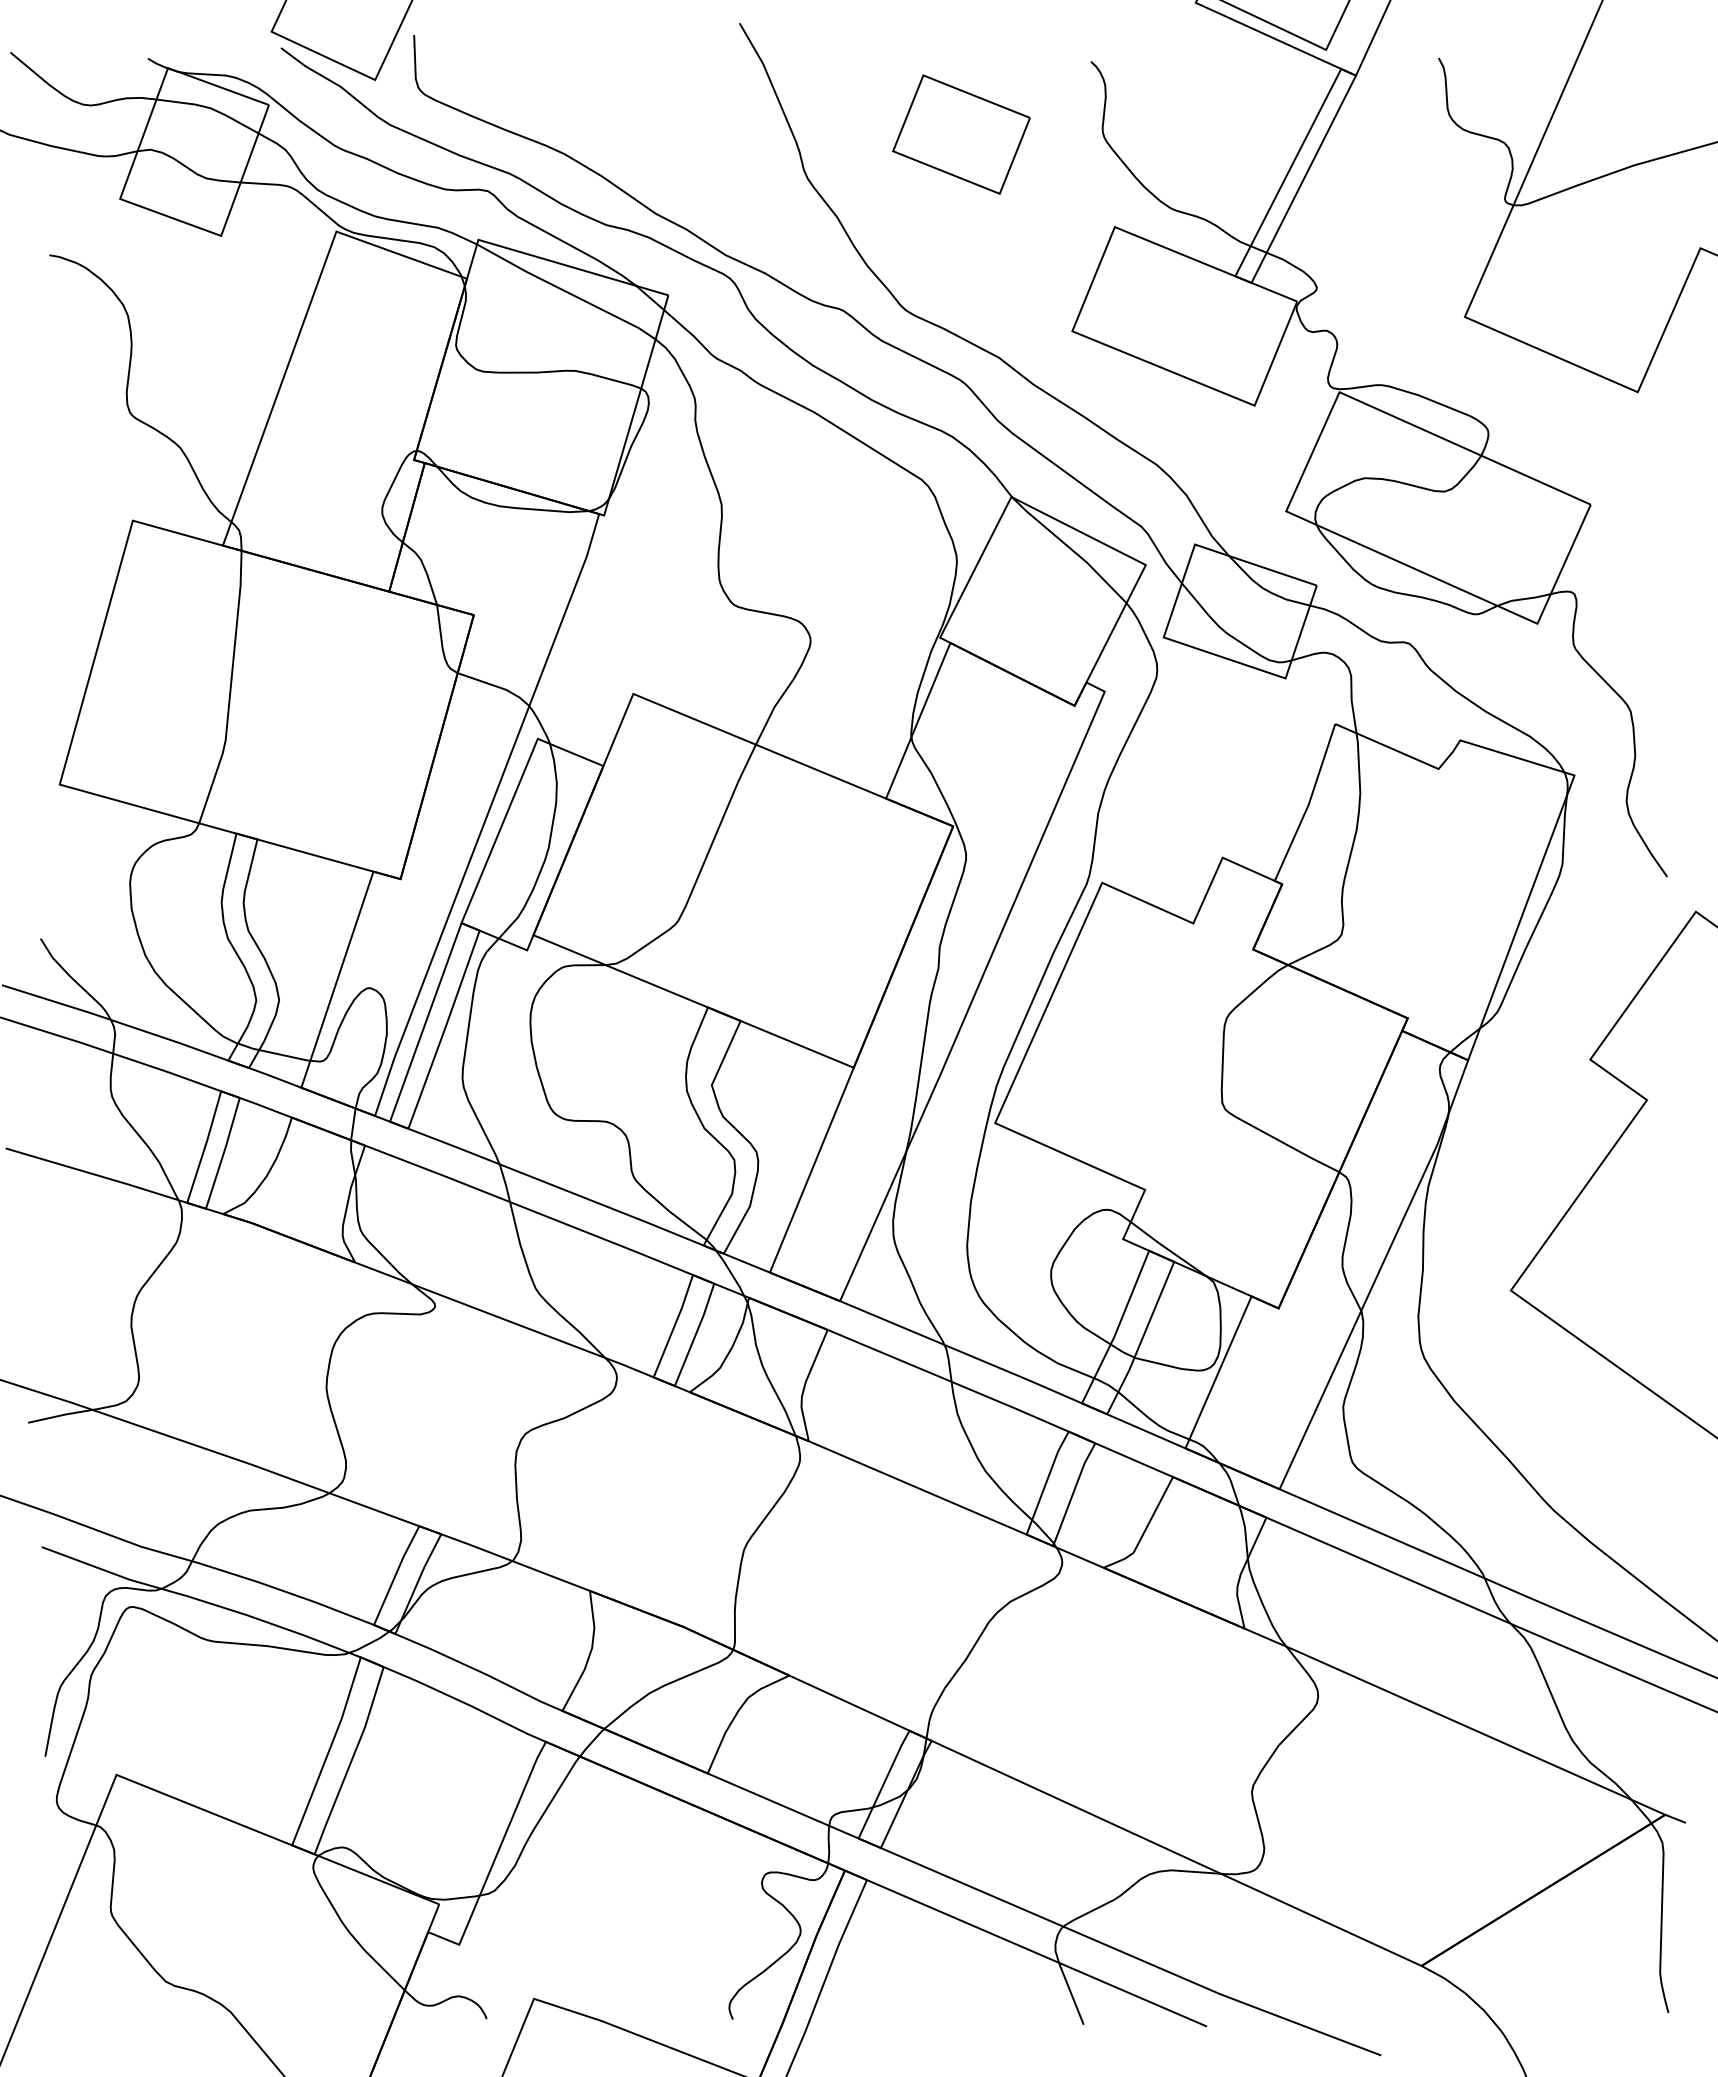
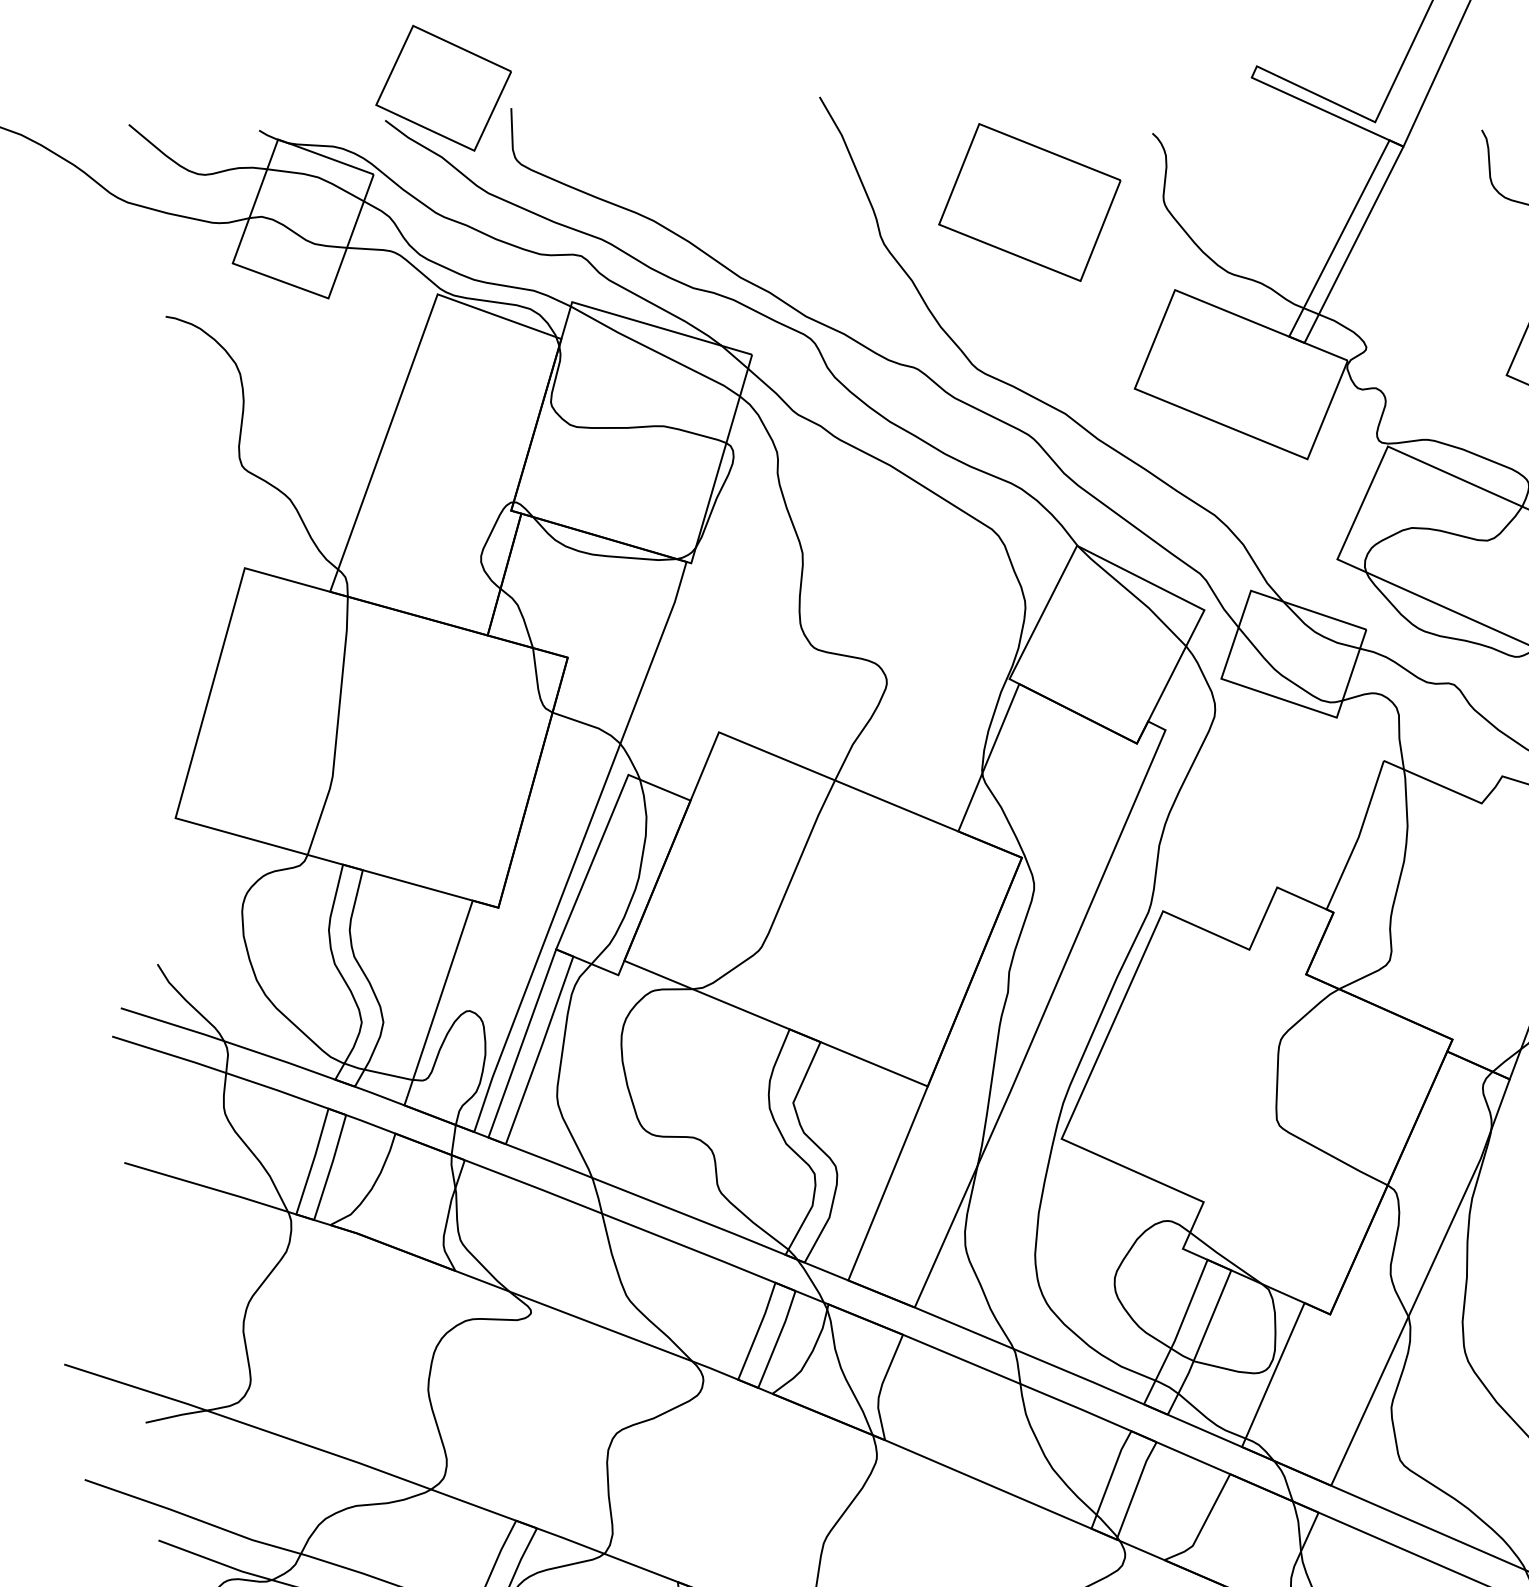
part: (961, 134) -> (1029, 202), size x1.4

